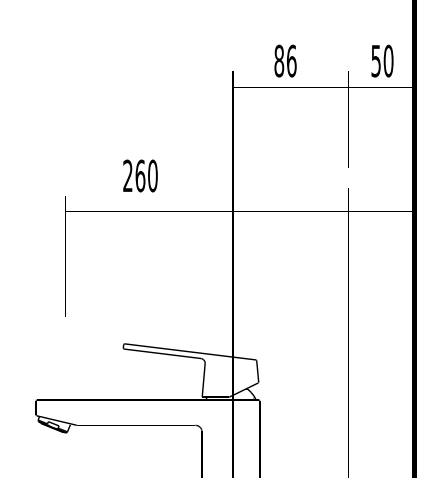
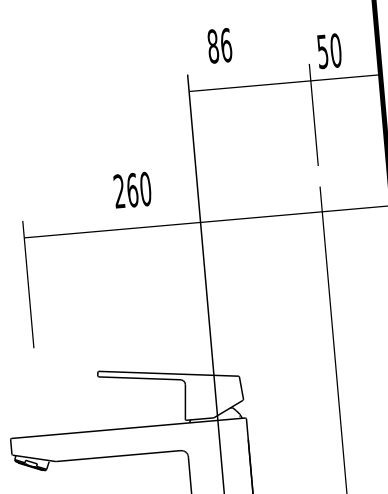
text: (285, 60) -> (219, 45), moved
text: (382, 60) -> (329, 50), moved
text: (140, 175) -> (132, 189), moved

